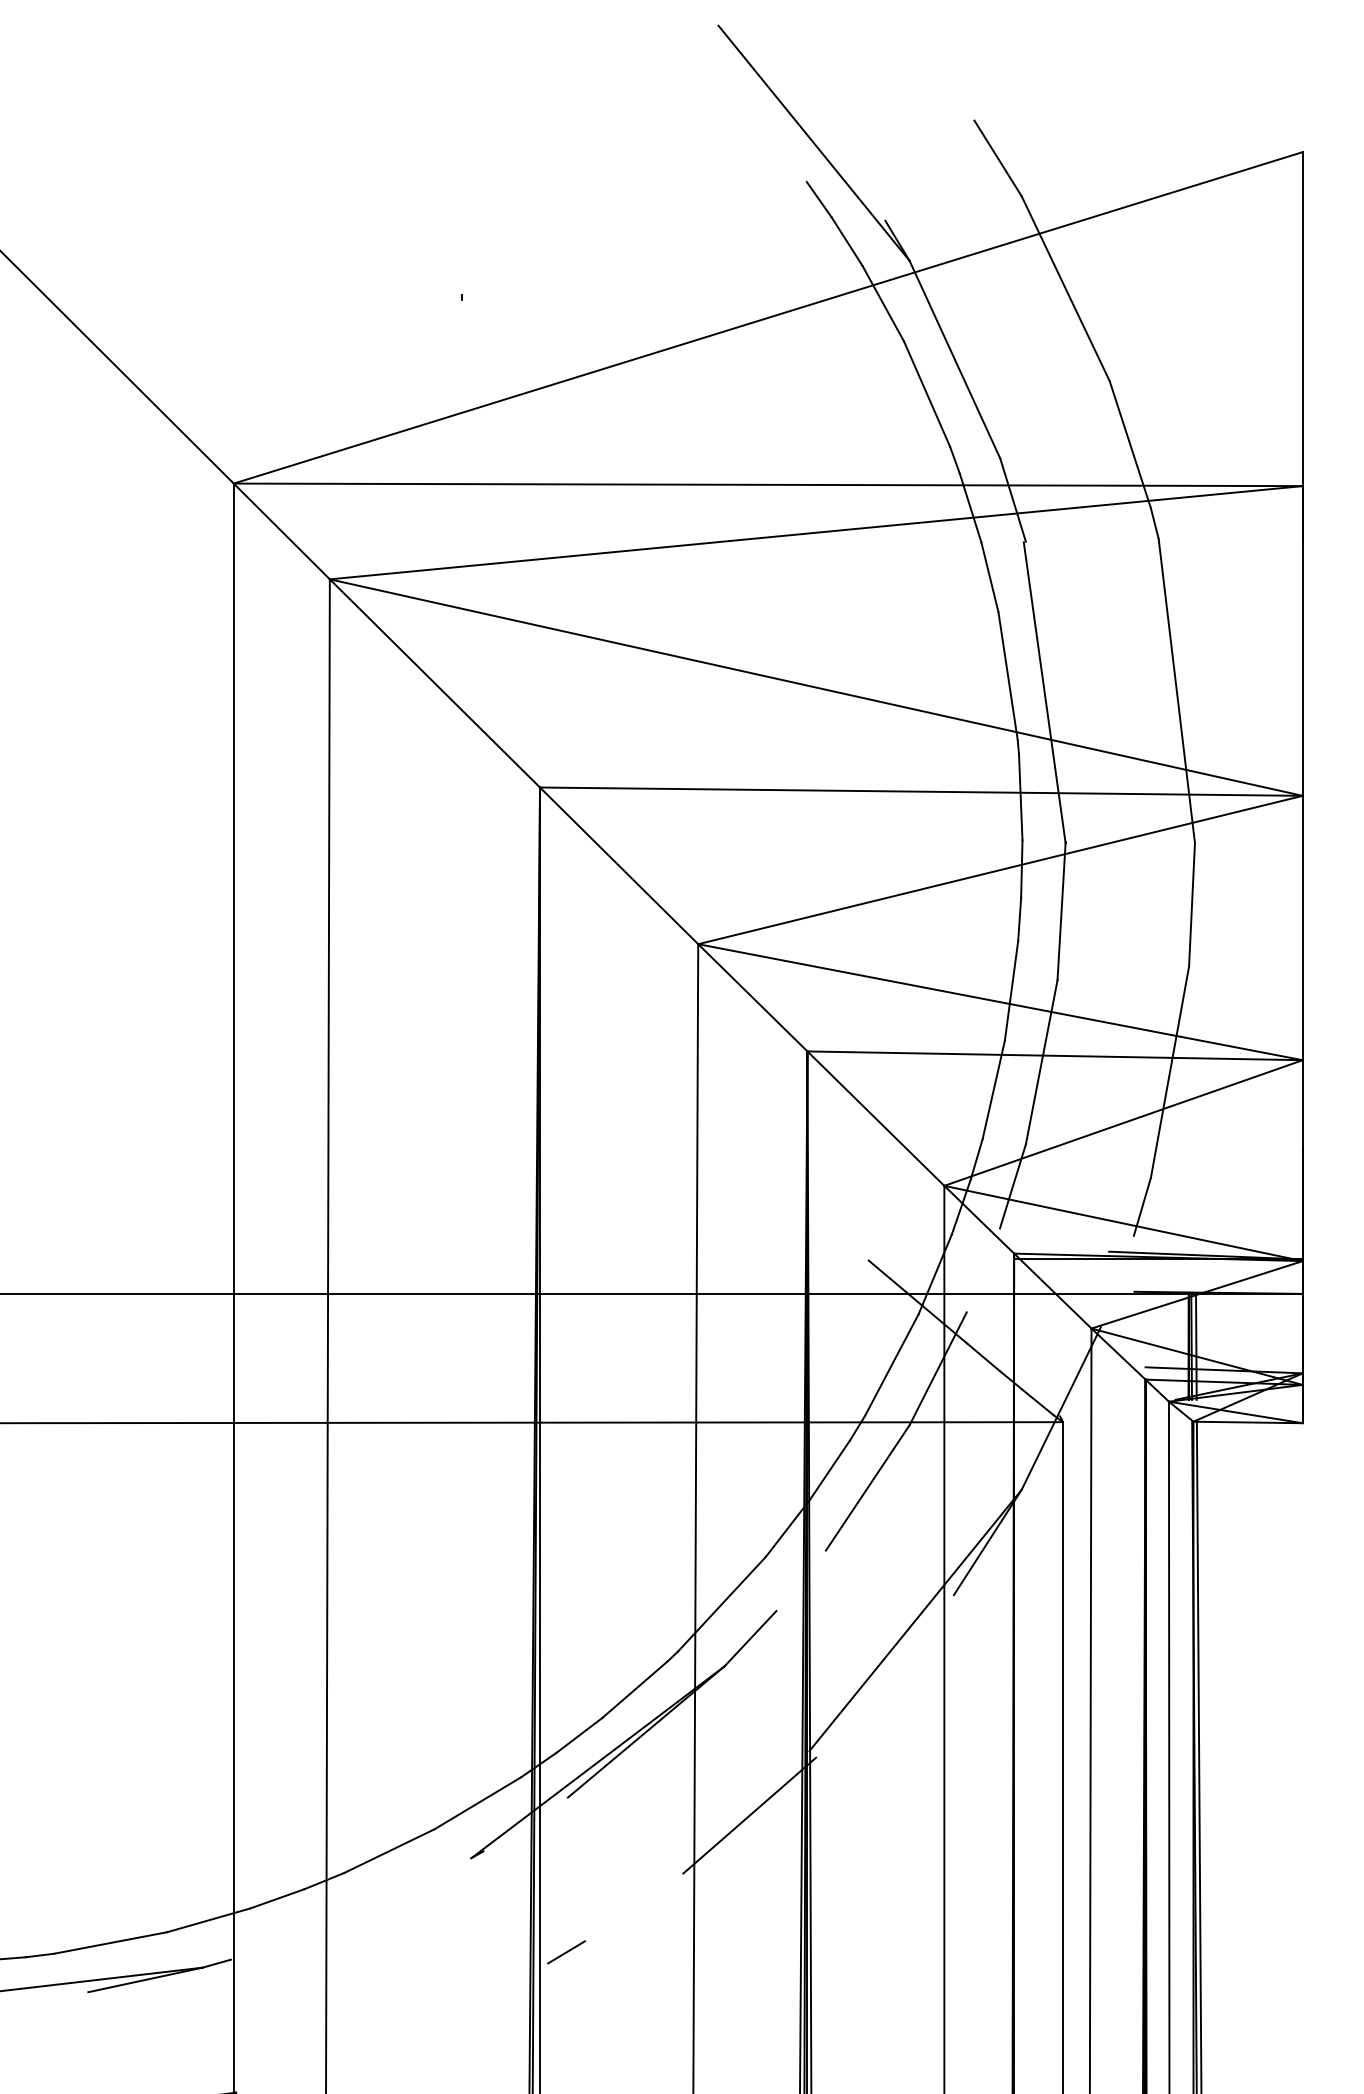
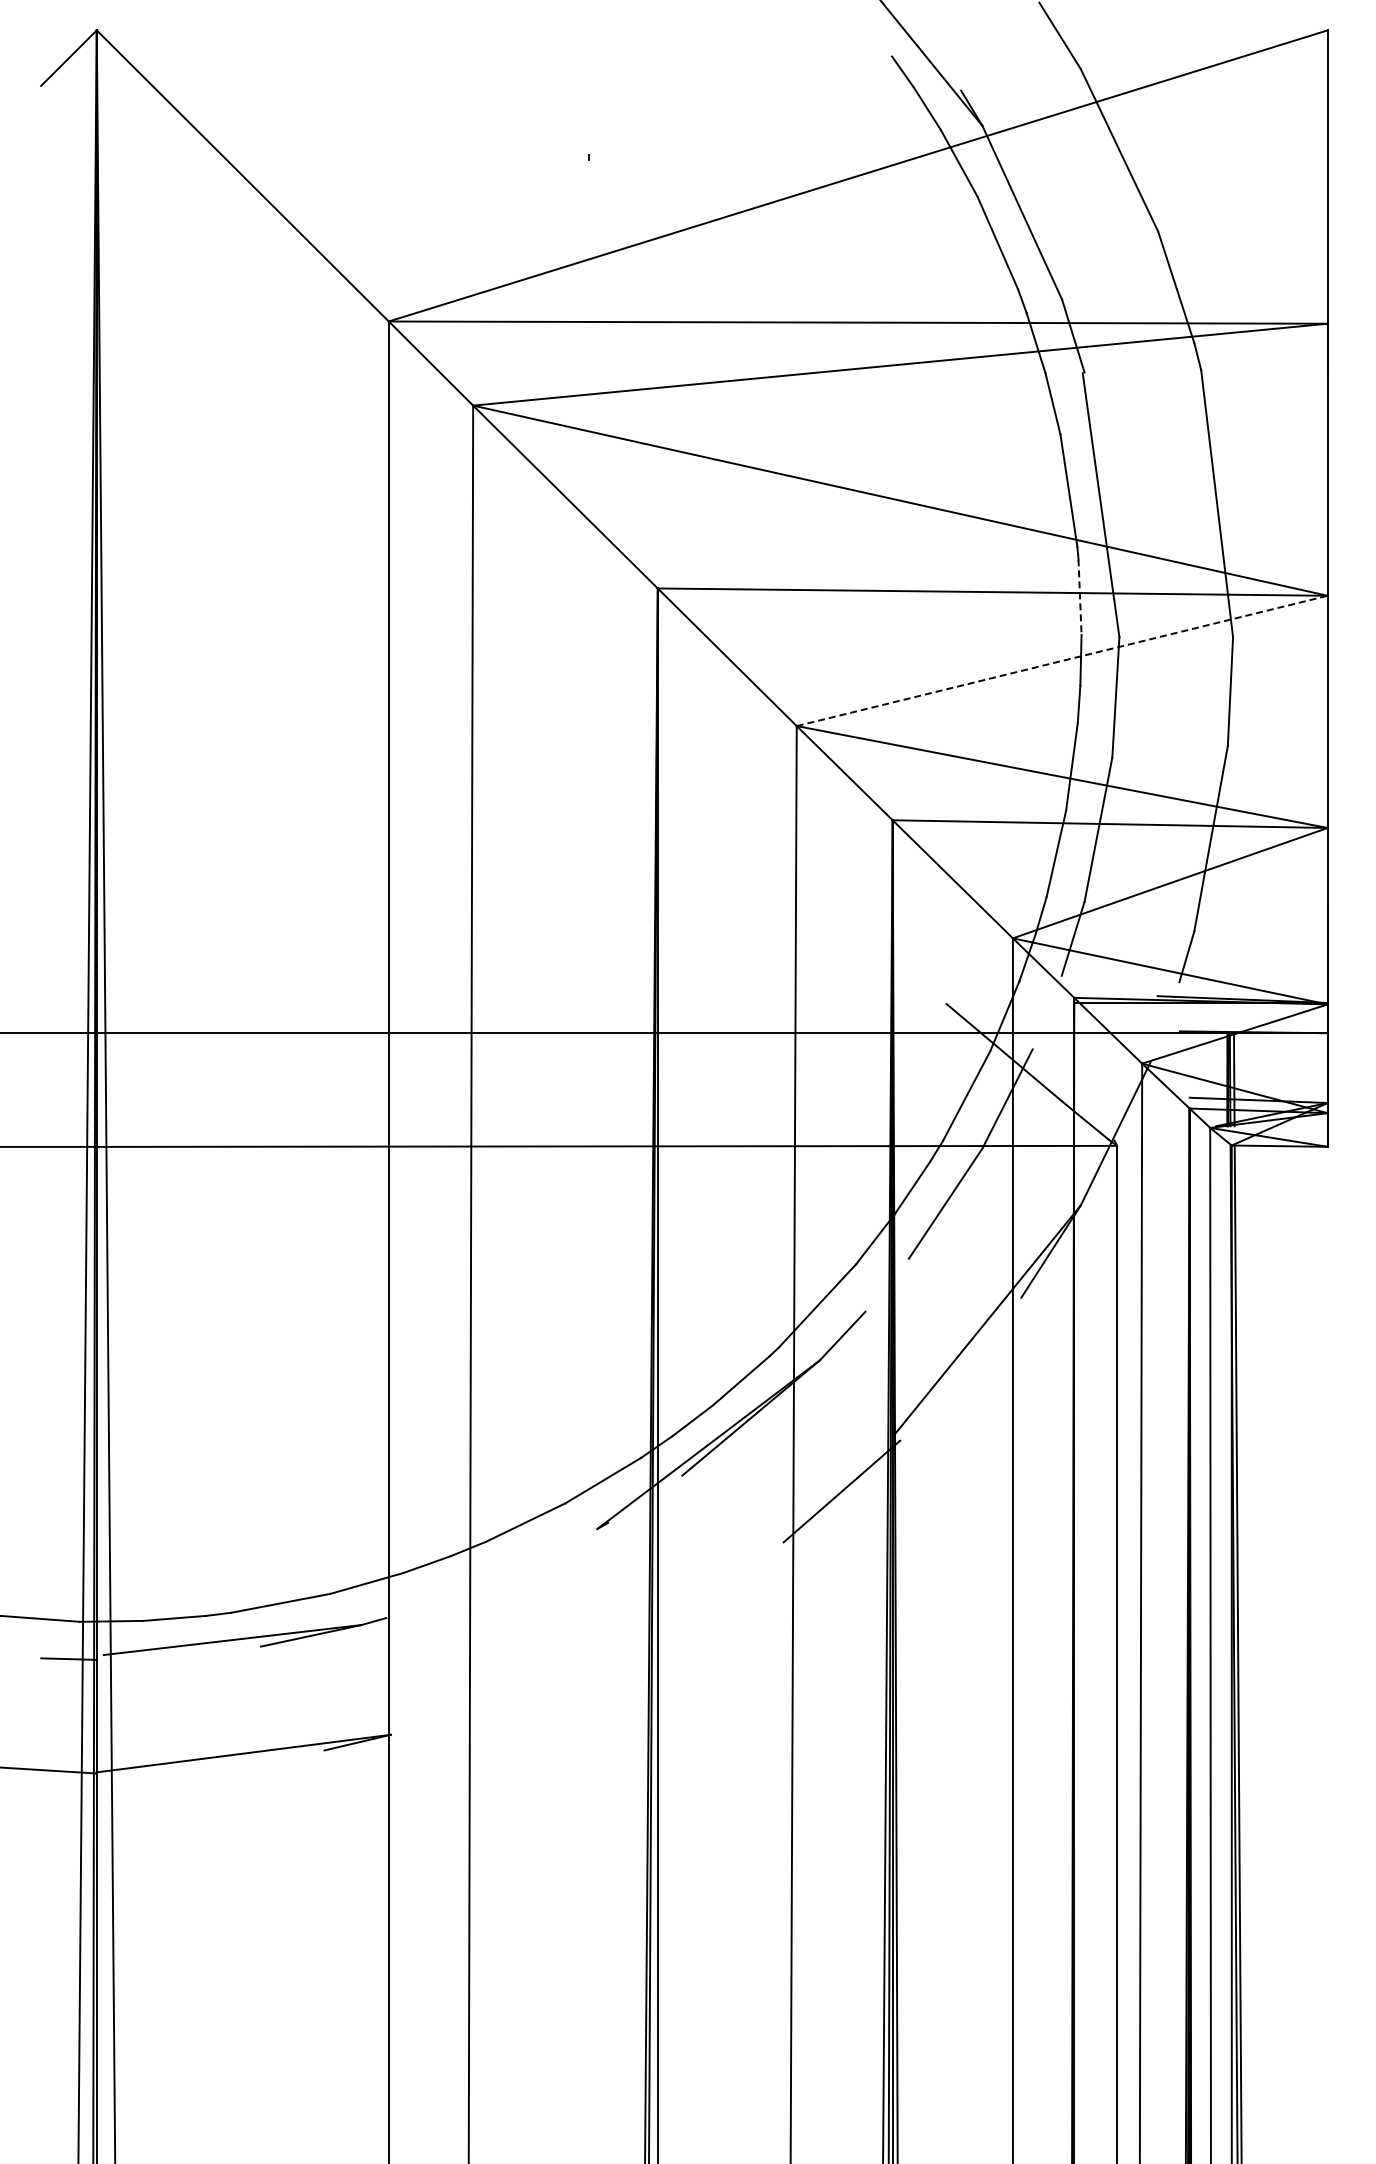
line: (1021, 797) -> (1080, 597), solid -> dashed
line: (1000, 869) -> (1062, 660), solid -> dashed
line: (565, 1952) -> (680, 1611), removed

